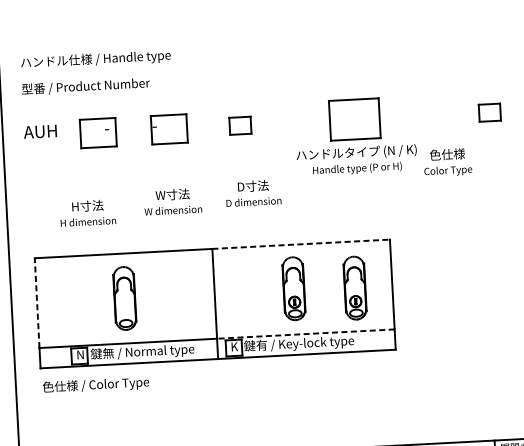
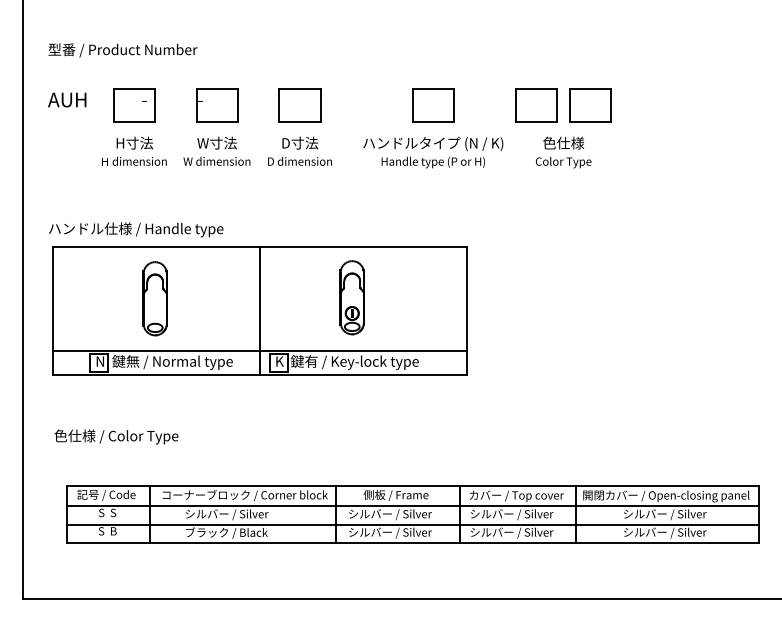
text: (96, 59) -> (136, 229), moved
part: (489, 112) -> (590, 105), size x1.67
part: (443, 115) -> (536, 105), added
part: (355, 120) -> (433, 105), size x0.71
part: (240, 126) -> (299, 105), size x1.67
text: (447, 162) -> (563, 152), moved
text: (252, 192) -> (299, 150), moved
text: (172, 201) -> (216, 150), moved
text: (87, 212) -> (134, 150), moved
line: (301, 244) -> (363, 246), dashed -> solid
part: (354, 287) -> (422, 300), removed
line: (37, 302) -> (53, 298), dashed -> solid
line: (305, 334) -> (362, 351), dashed -> solid
text: (96, 385) -> (116, 436), moved

